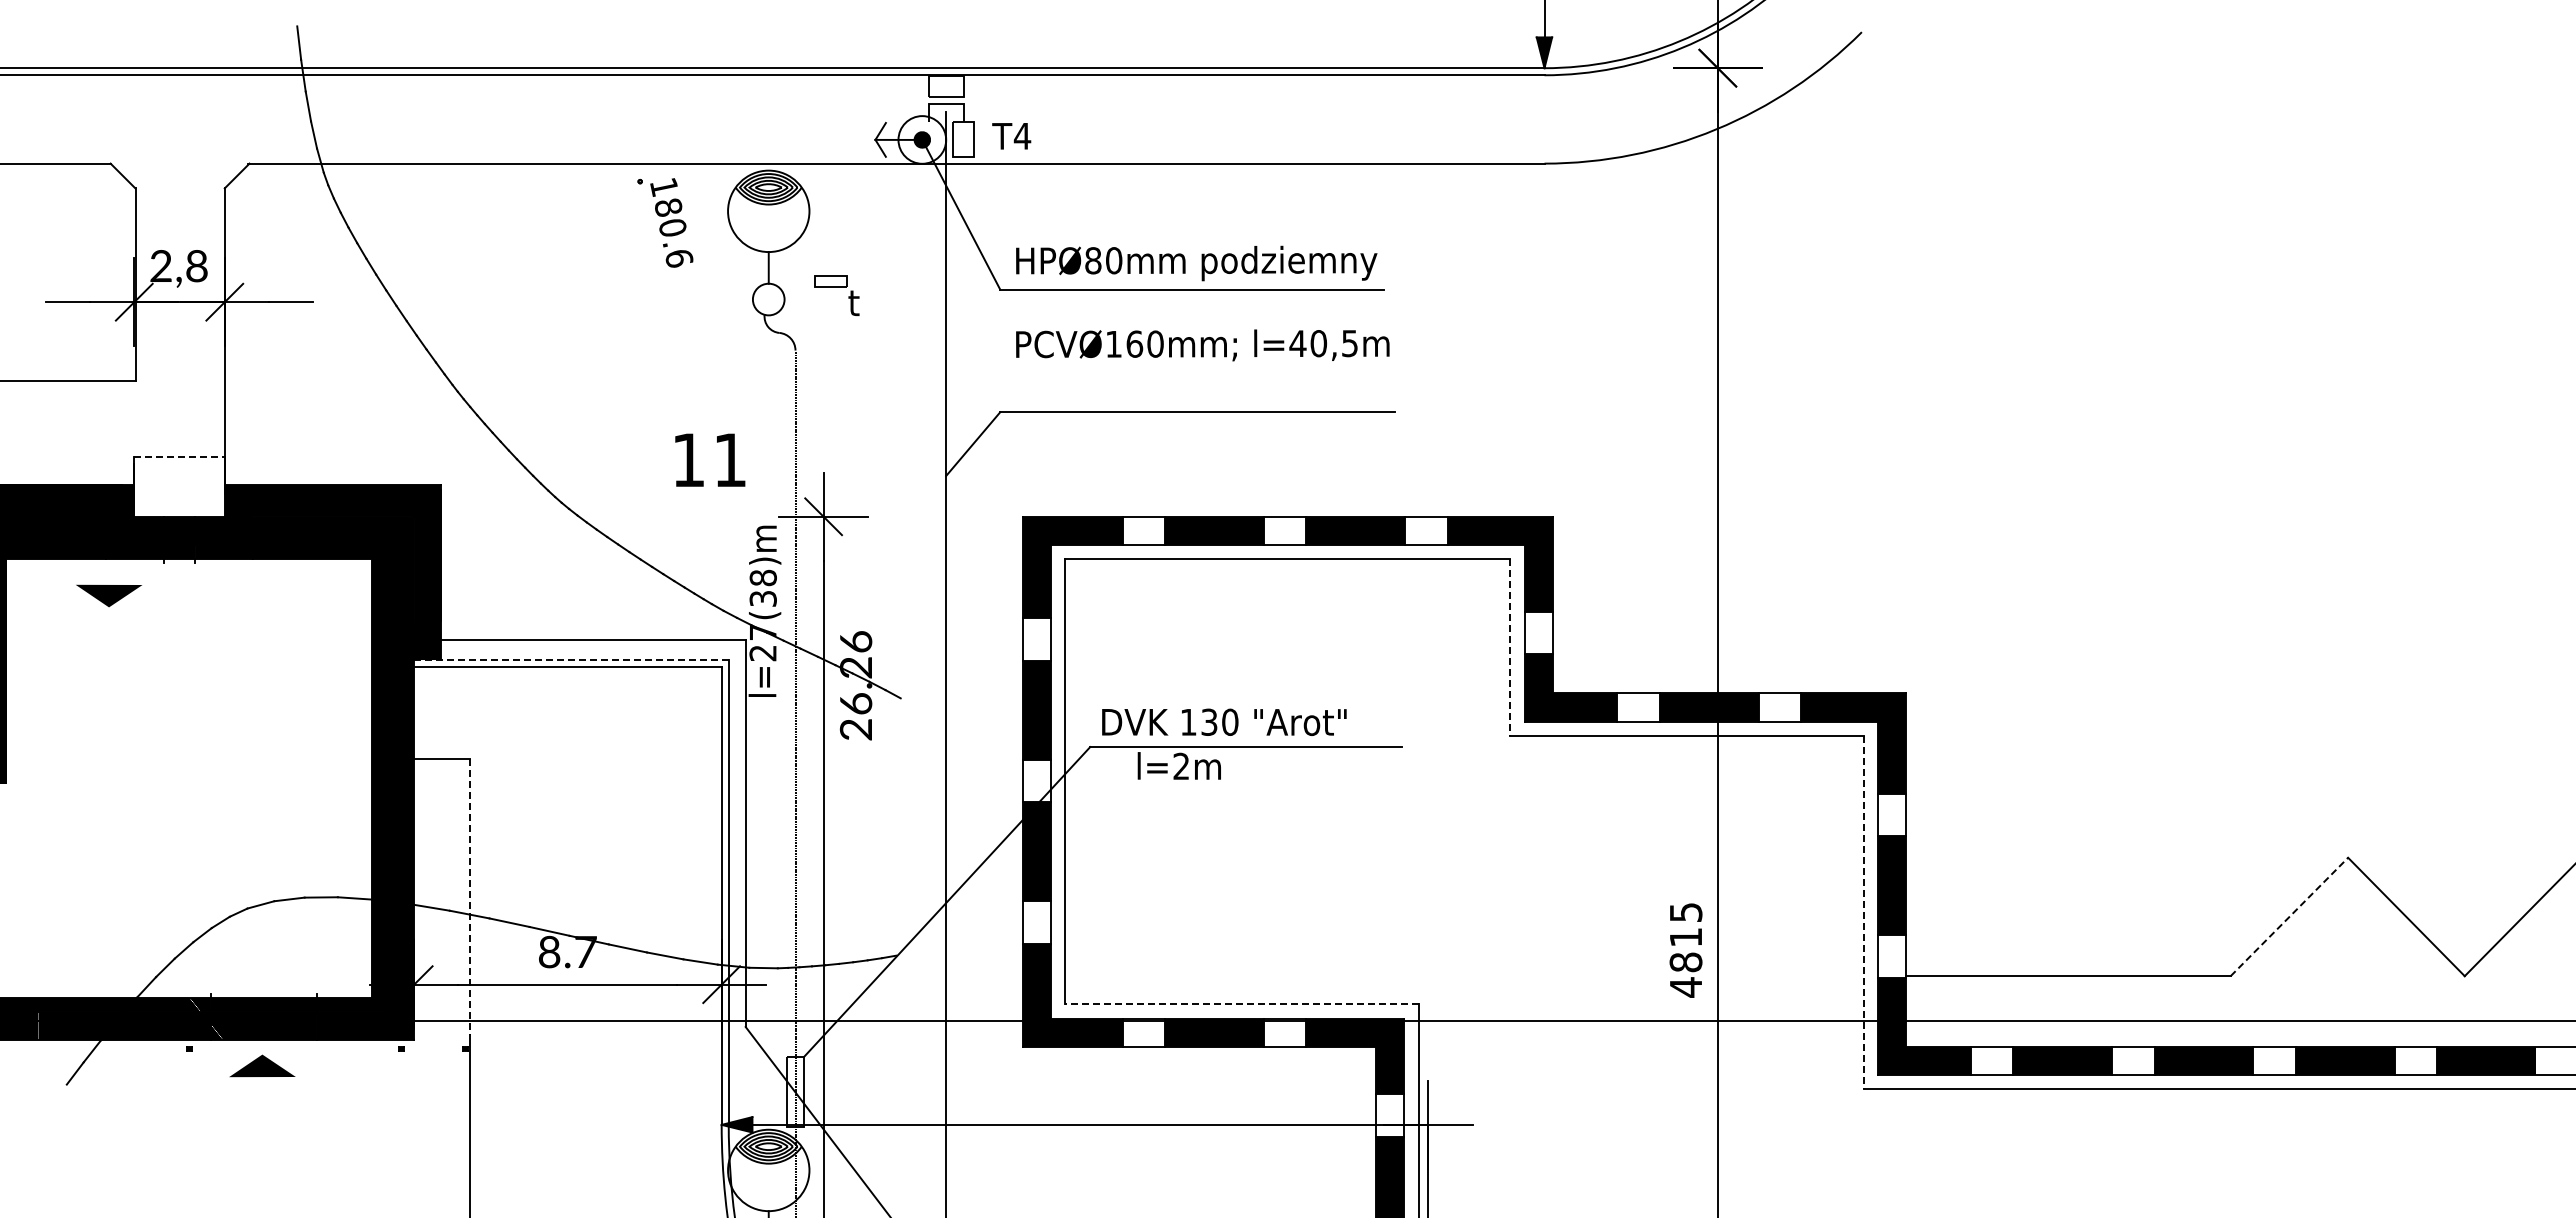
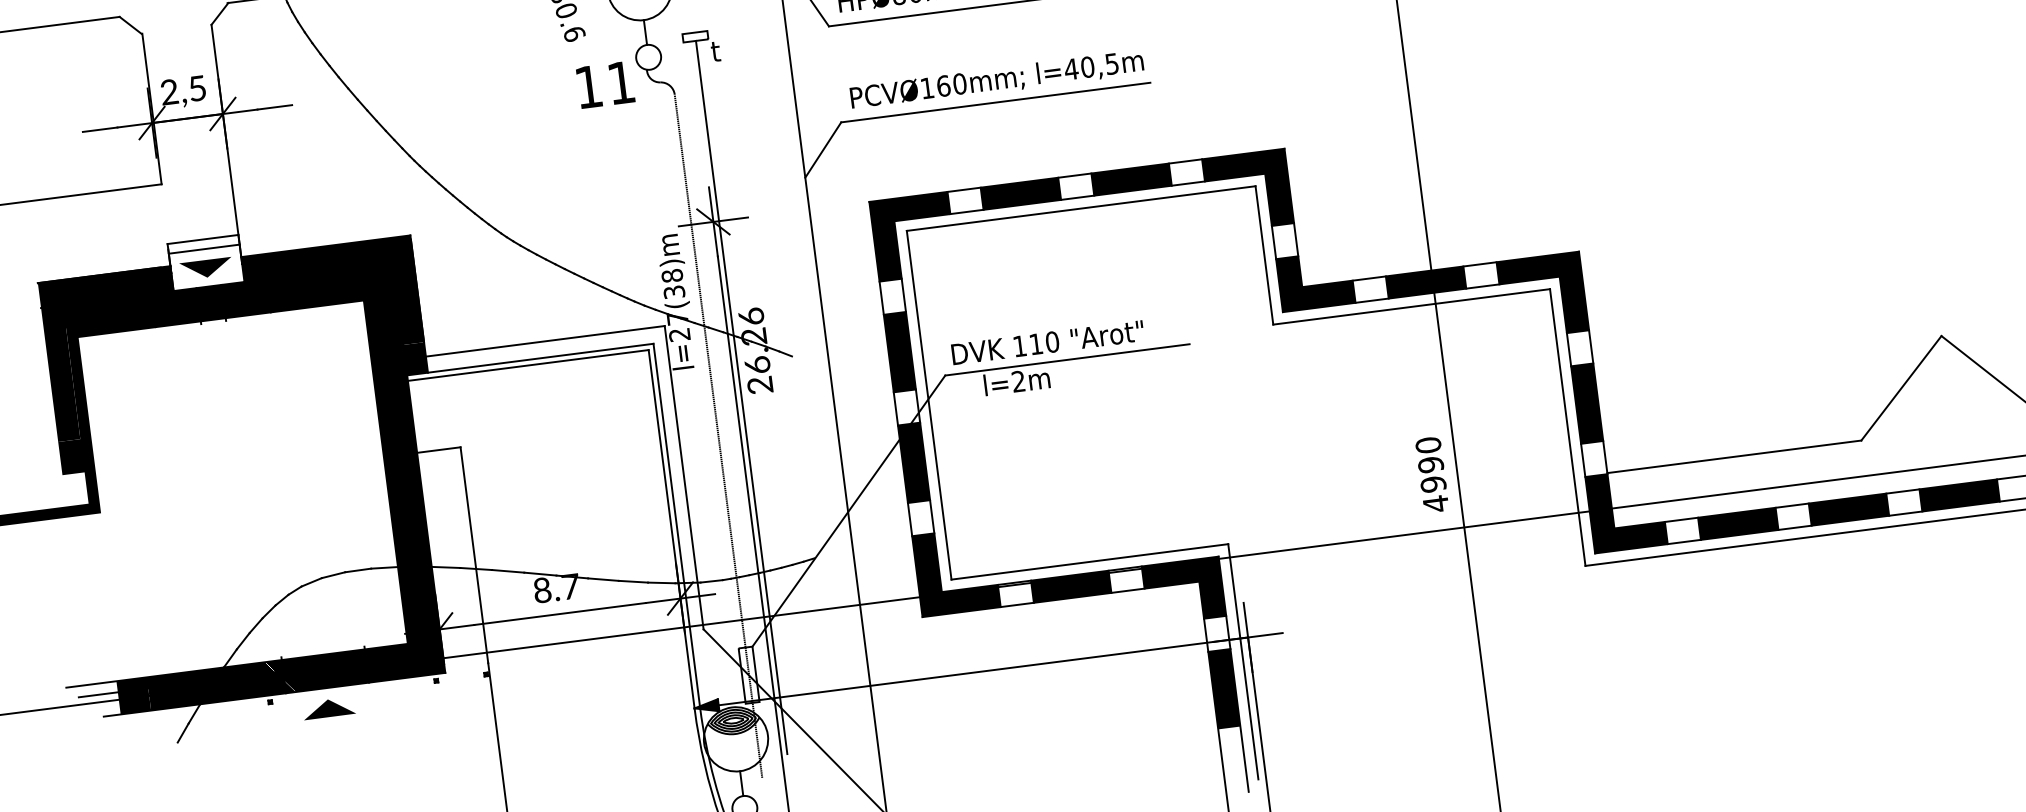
text: (196, 266) -> (197, 88), 2,8 -> 2,5
text: (1202, 345) -> (996, 80), moved
line: (180, 456) -> (203, 239), dashed -> solid
text: (710, 459) -> (605, 84), moved
line: (179, 469) -> (204, 249), added
part: (108, 595) -> (205, 268), moved
line: (1510, 648) -> (1264, 256), dashed -> solid
line: (570, 660) -> (529, 359), dashed -> solid
text: (1209, 721) -> (1036, 343), 130 -> 110
line: (830, 741) -> (741, 397), added
line: (469, 897) -> (474, 555), dashed -> solid
line: (1863, 912) -> (1567, 427), dashed -> solid
line: (2289, 916) -> (1901, 387), dashed -> solid
text: (1685, 937) -> (1430, 464), 4815 -> 4990
line: (1241, 1004) -> (1089, 561), dashed -> solid

